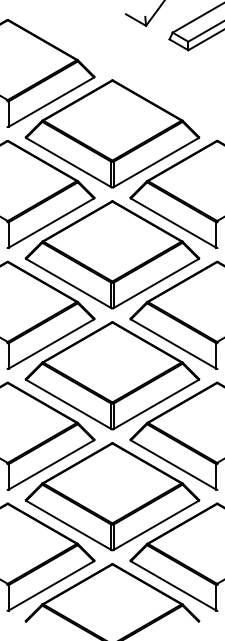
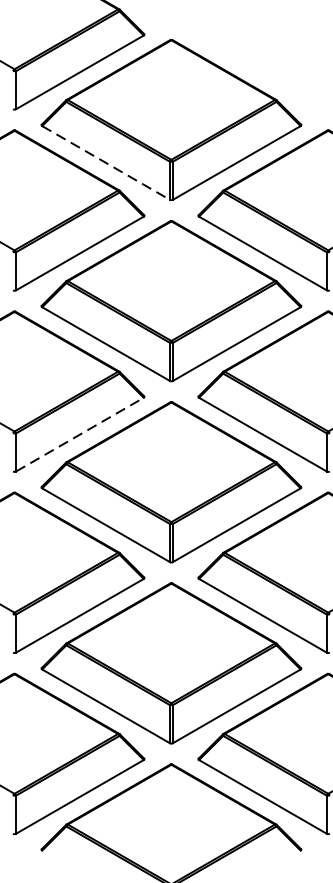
line: (69, 162) -> (107, 162), solid -> dashed
line: (51, 343) -> (80, 433), solid -> dashed

